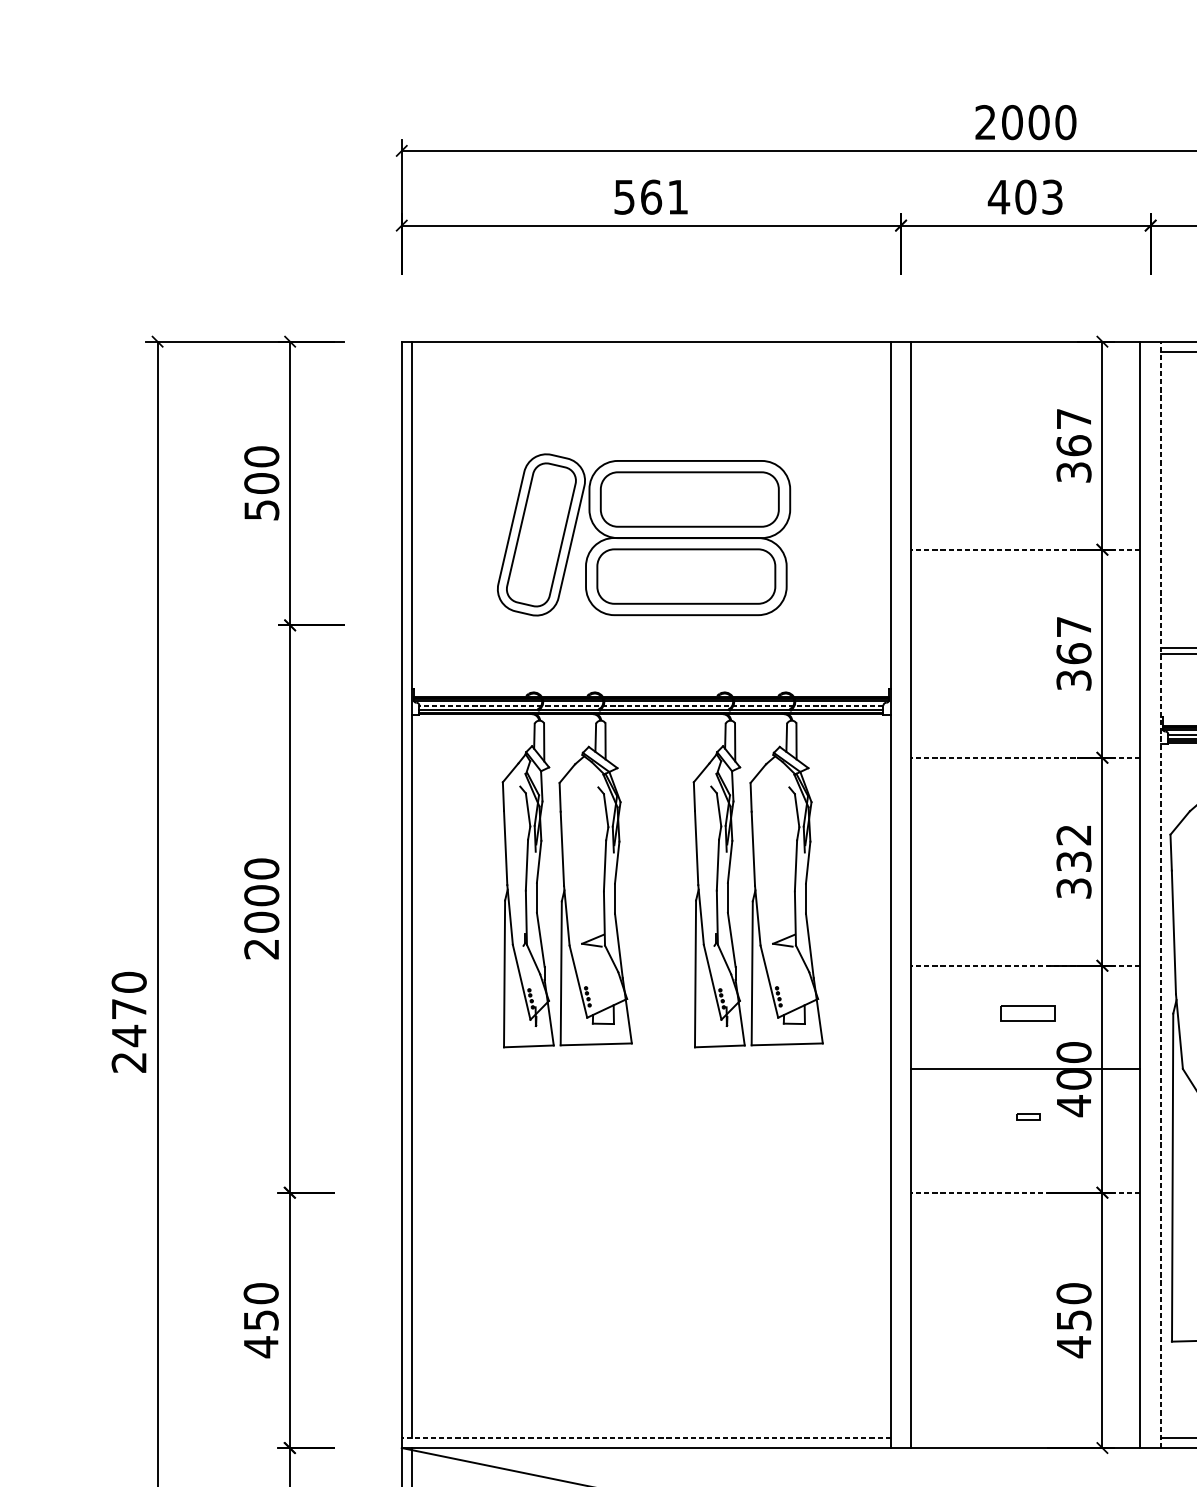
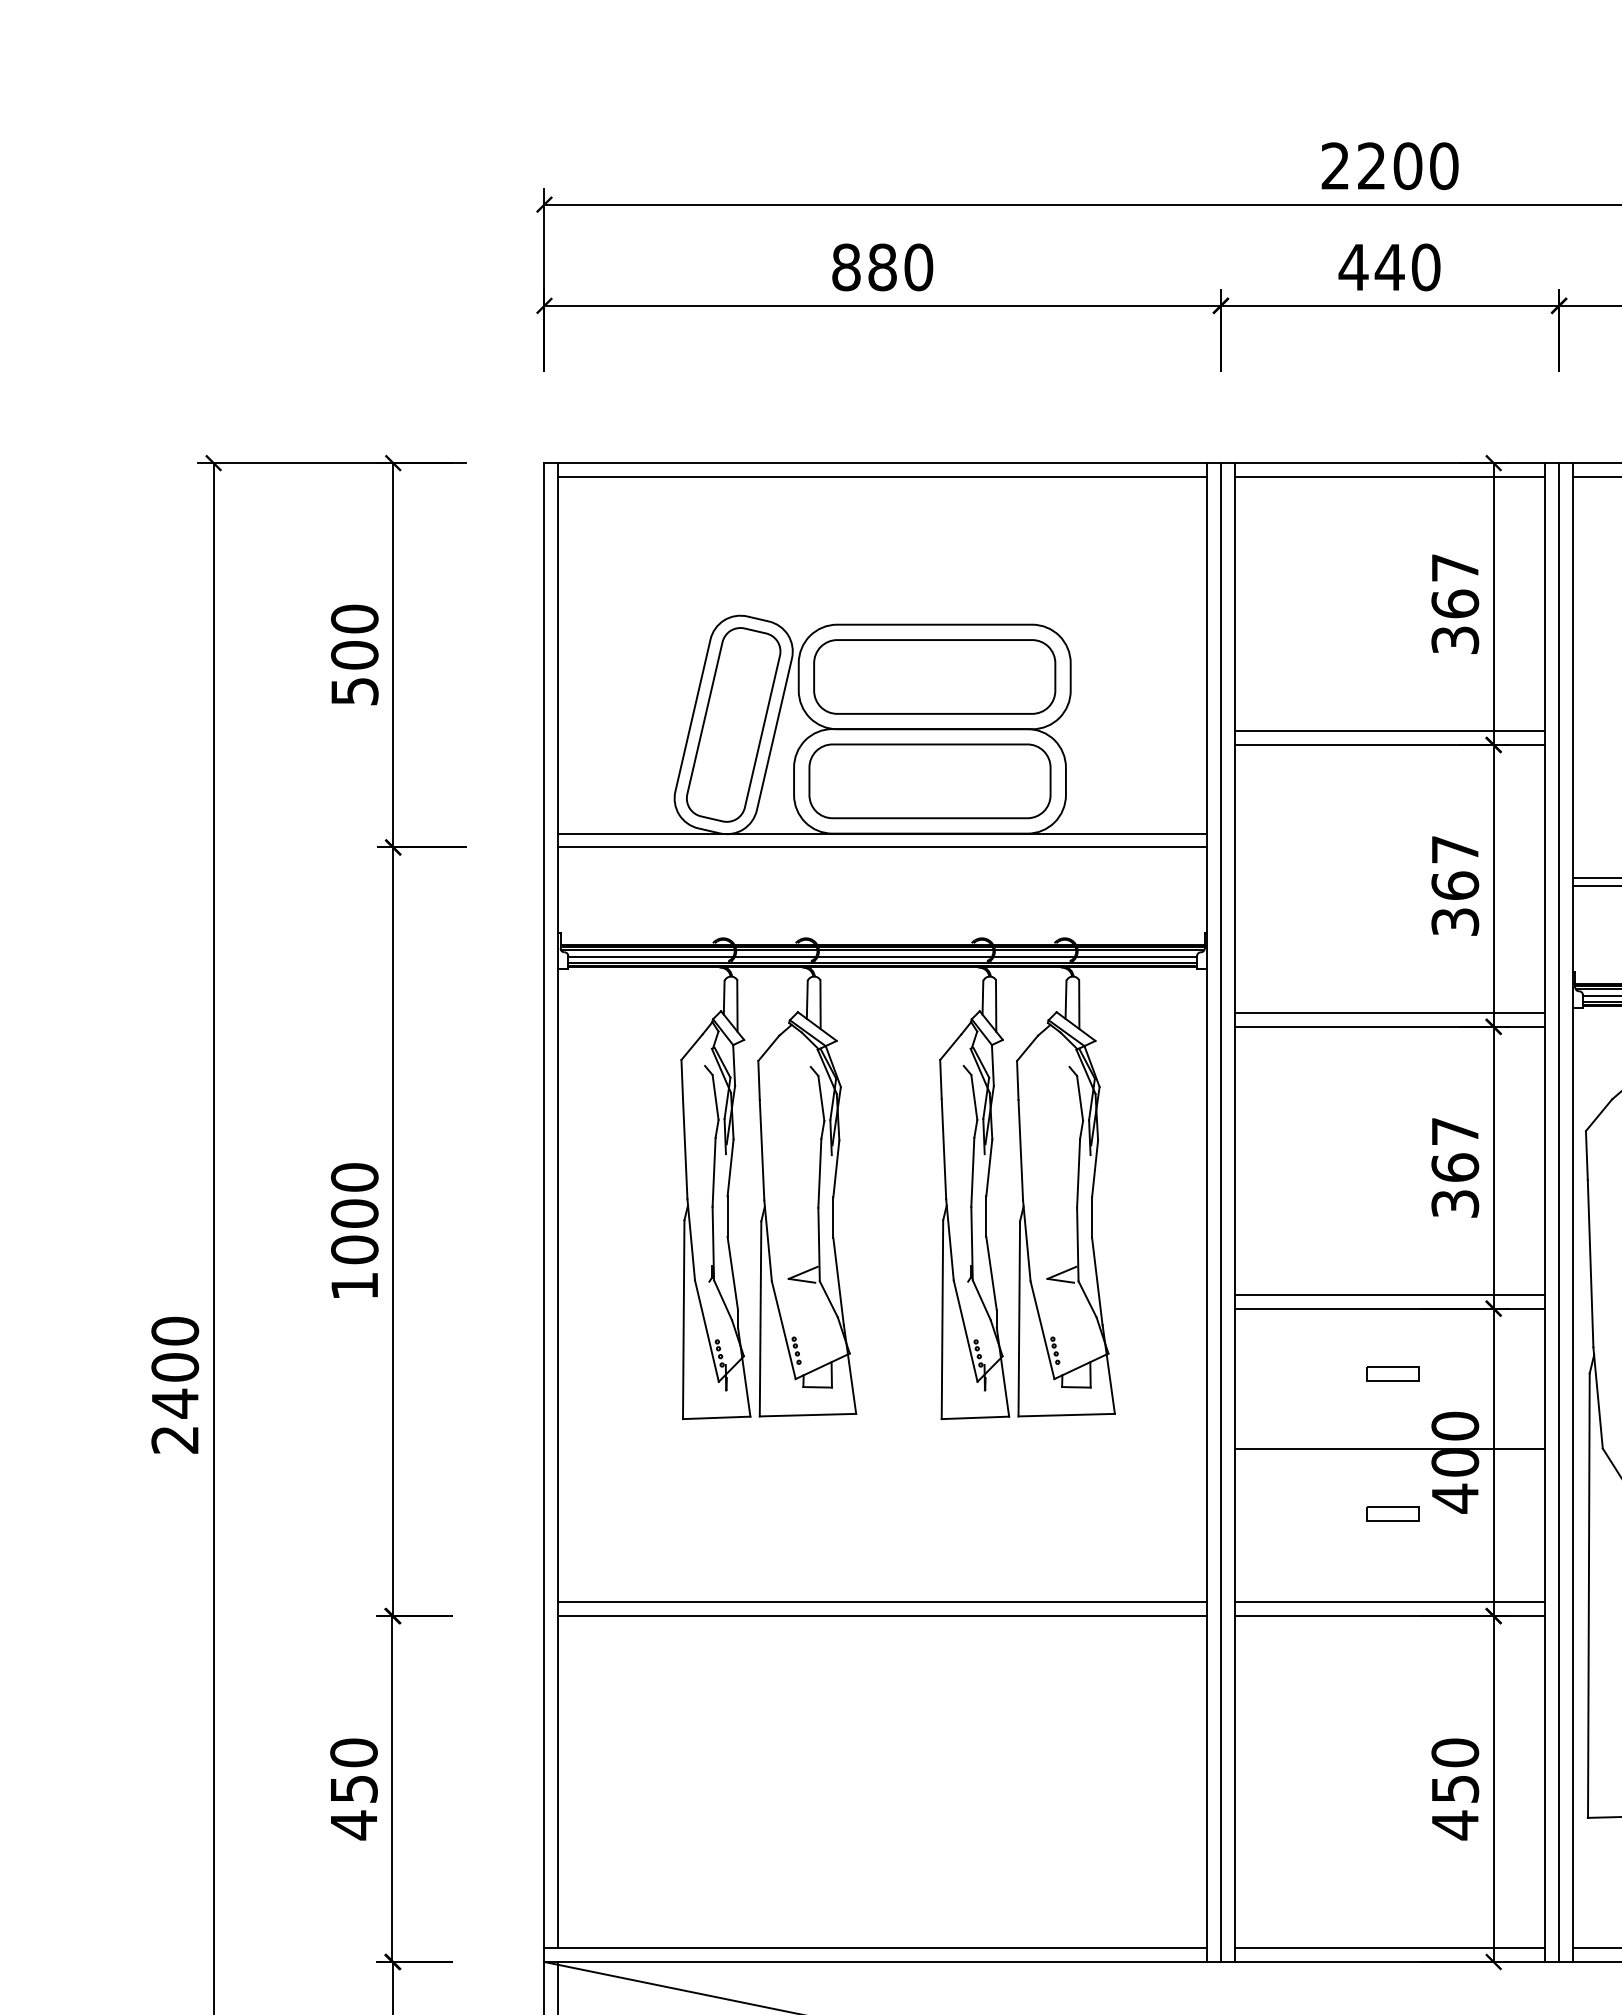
text: (1012, 122) -> (1371, 166), 2000 -> 2200
text: (651, 197) -> (882, 267), 561 -> 880
text: (1038, 197) -> (1407, 267), 403 -> 440
line: (651, 351) -> (882, 476), added
line: (1025, 351) -> (1389, 476), added
line: (1025, 539) -> (1389, 731), added
line: (1025, 550) -> (1389, 745), dashed -> solid
line: (651, 615) -> (882, 833), added
line: (651, 625) -> (882, 847), added
line: (651, 705) -> (882, 956), dashed -> solid
line: (1025, 747) -> (1389, 1013), added
line: (1025, 757) -> (1389, 1026), dashed -> solid
text: (1074, 848) -> (1455, 1149), 332 -> 367
line: (900, 894) -> (1220, 1212), added
line: (1150, 894) -> (1559, 1212), added
line: (1160, 894) -> (1572, 1212), dashed -> solid
text: (261, 949) -> (354, 1286), 2000 -> 1000
line: (1025, 955) -> (1389, 1294), added
line: (1025, 965) -> (1389, 1308), dashed -> solid
text: (129, 1009) -> (175, 1367), 2470 -> 2400
part: (1027, 1013) -> (1392, 1373), size x0.71
part: (1027, 1116) -> (1392, 1513), size x1.67
line: (651, 1182) -> (882, 1602), added
line: (1025, 1182) -> (1389, 1602), added
line: (651, 1193) -> (882, 1616), added
line: (1025, 1193) -> (1389, 1616), dashed -> solid
line: (646, 1438) -> (875, 1948), dashed -> solid
line: (1025, 1438) -> (1389, 1948), added

